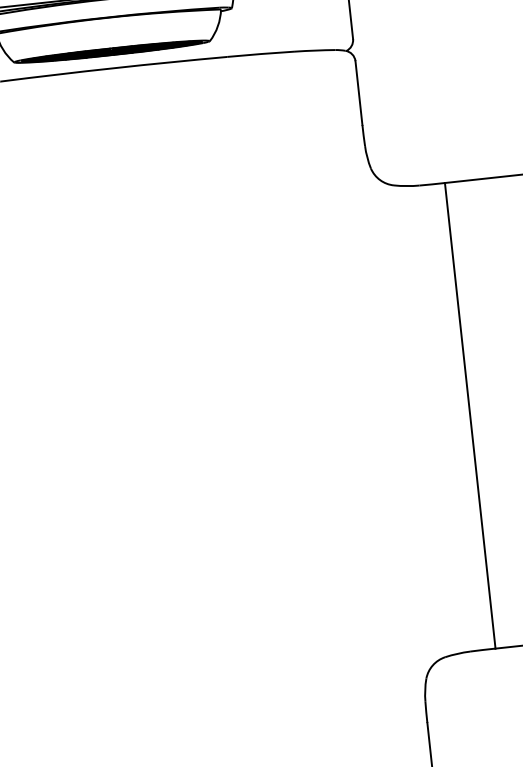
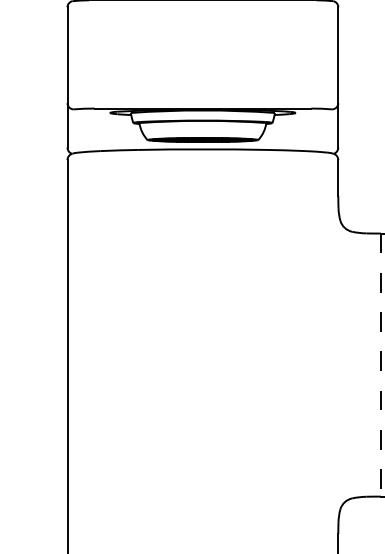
line: (469, 416) -> (380, 365), solid -> dashed

